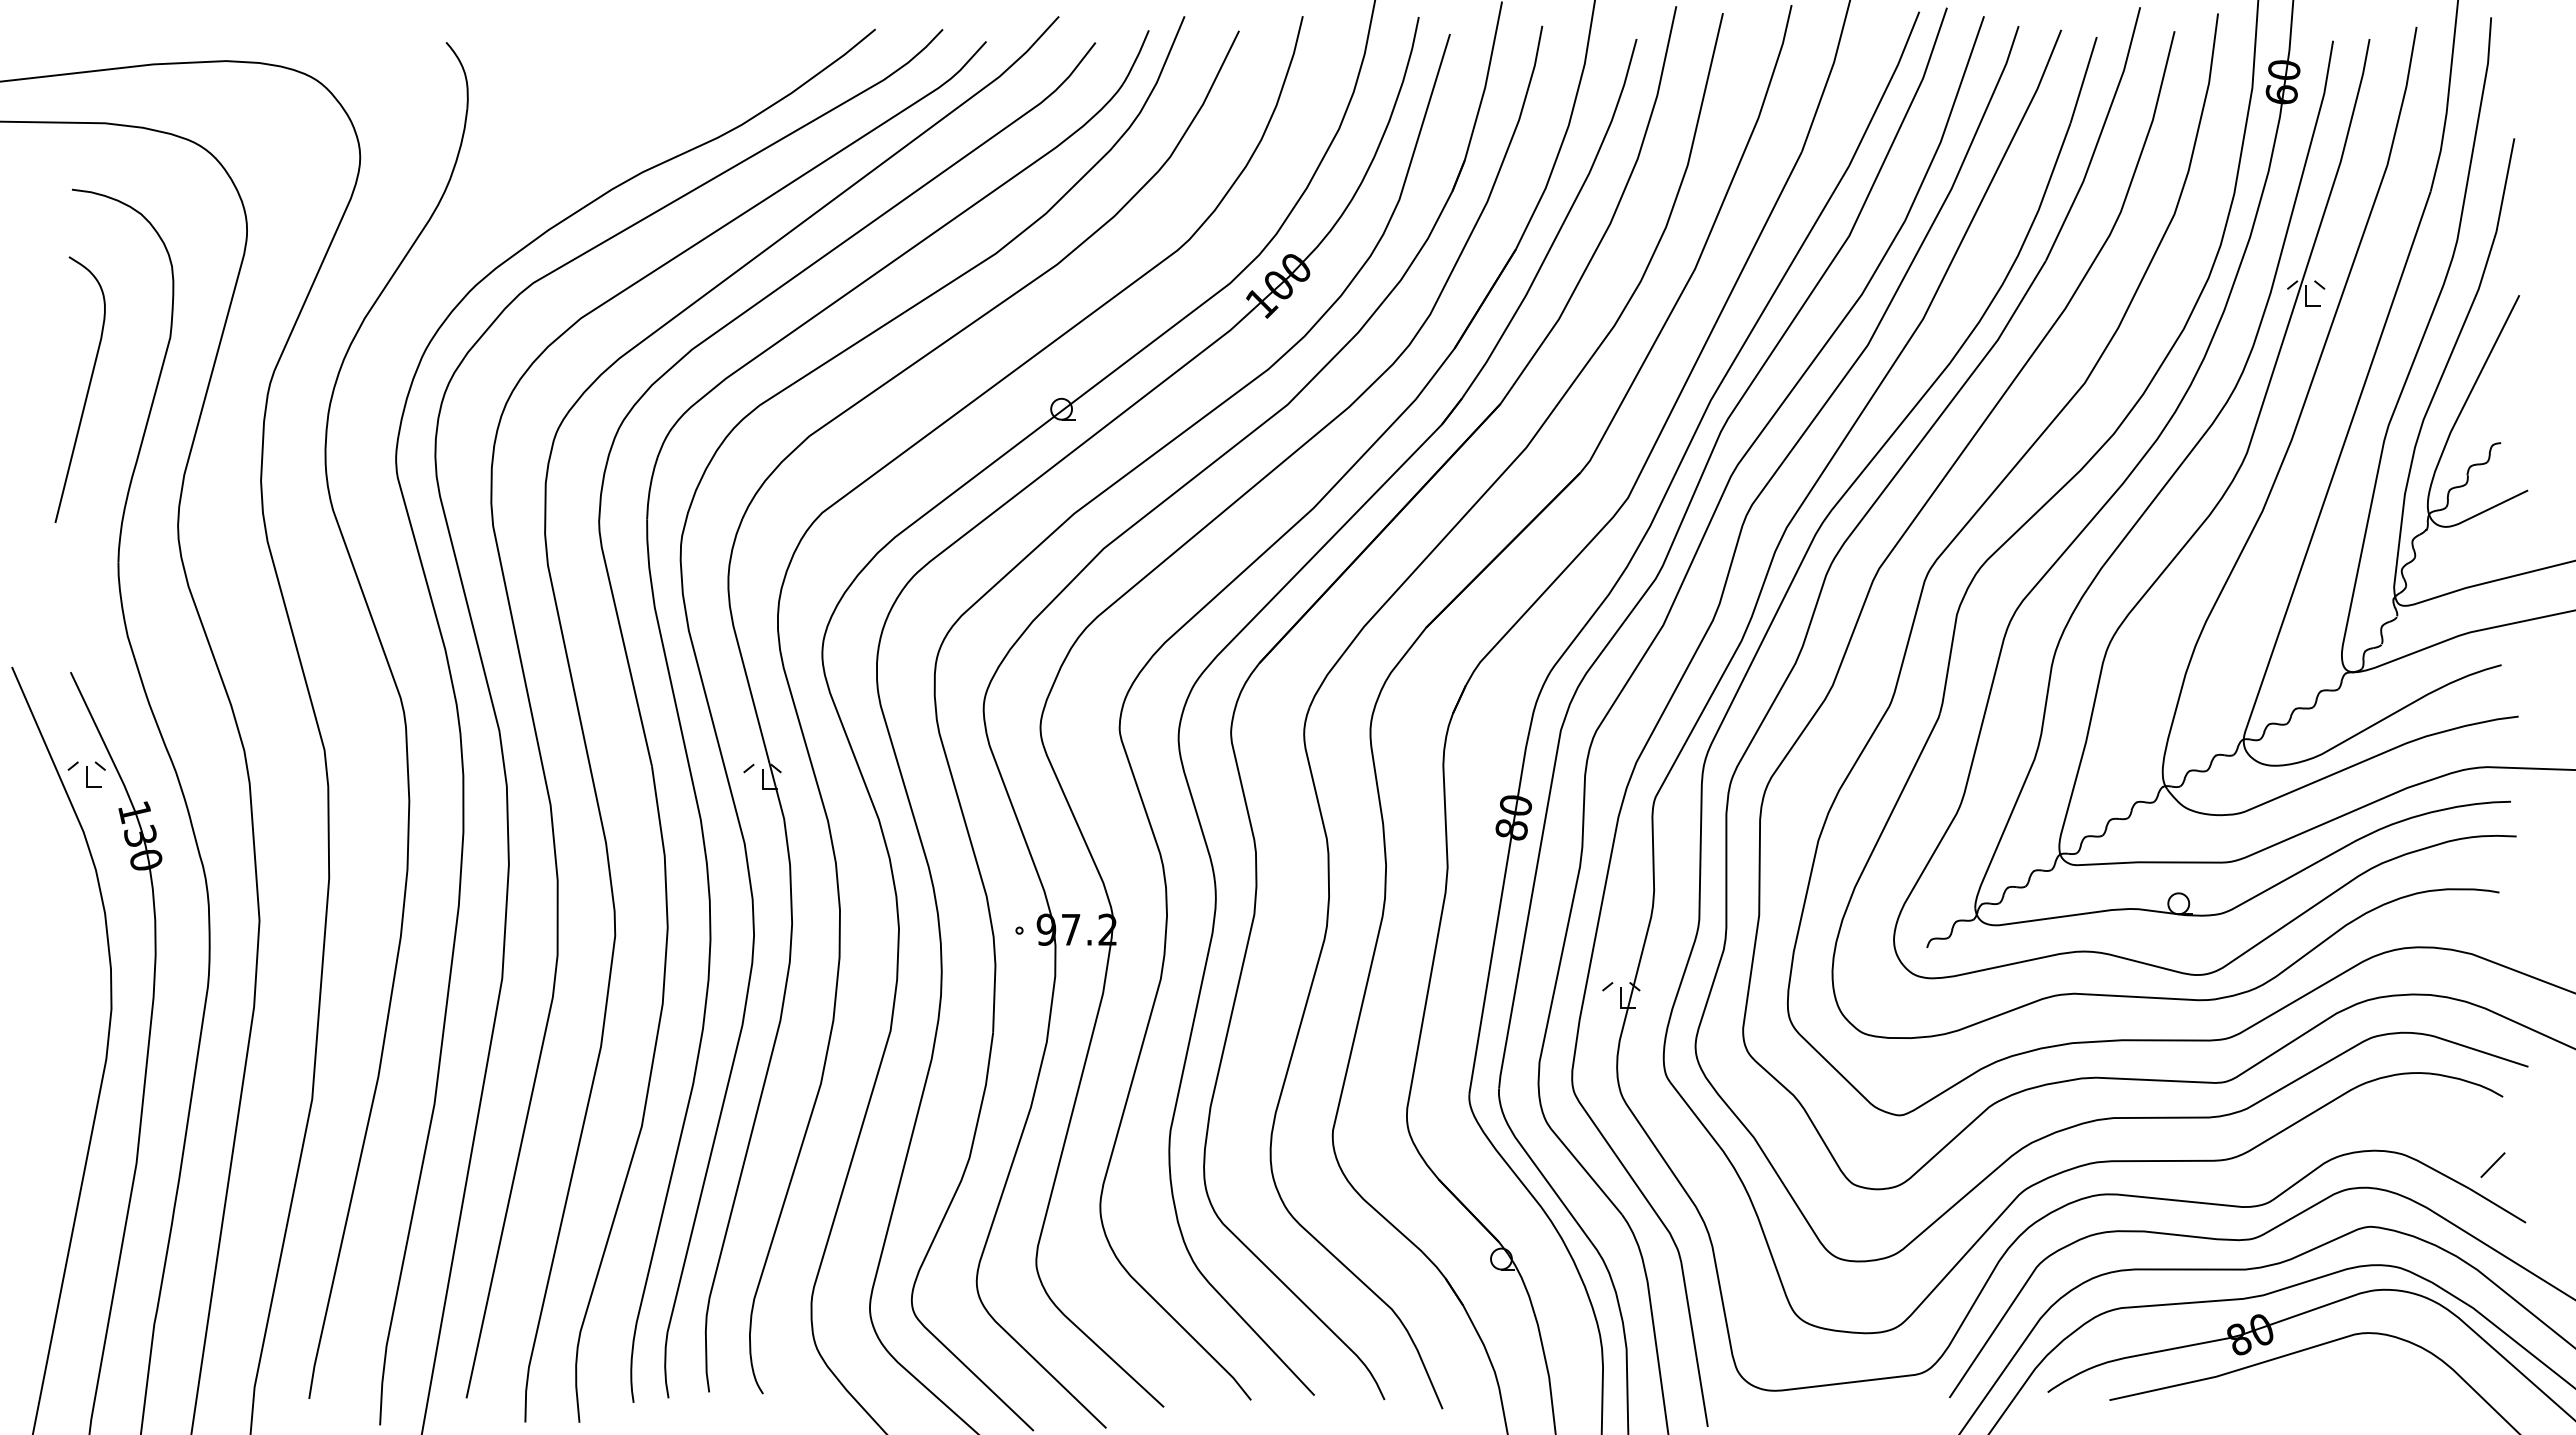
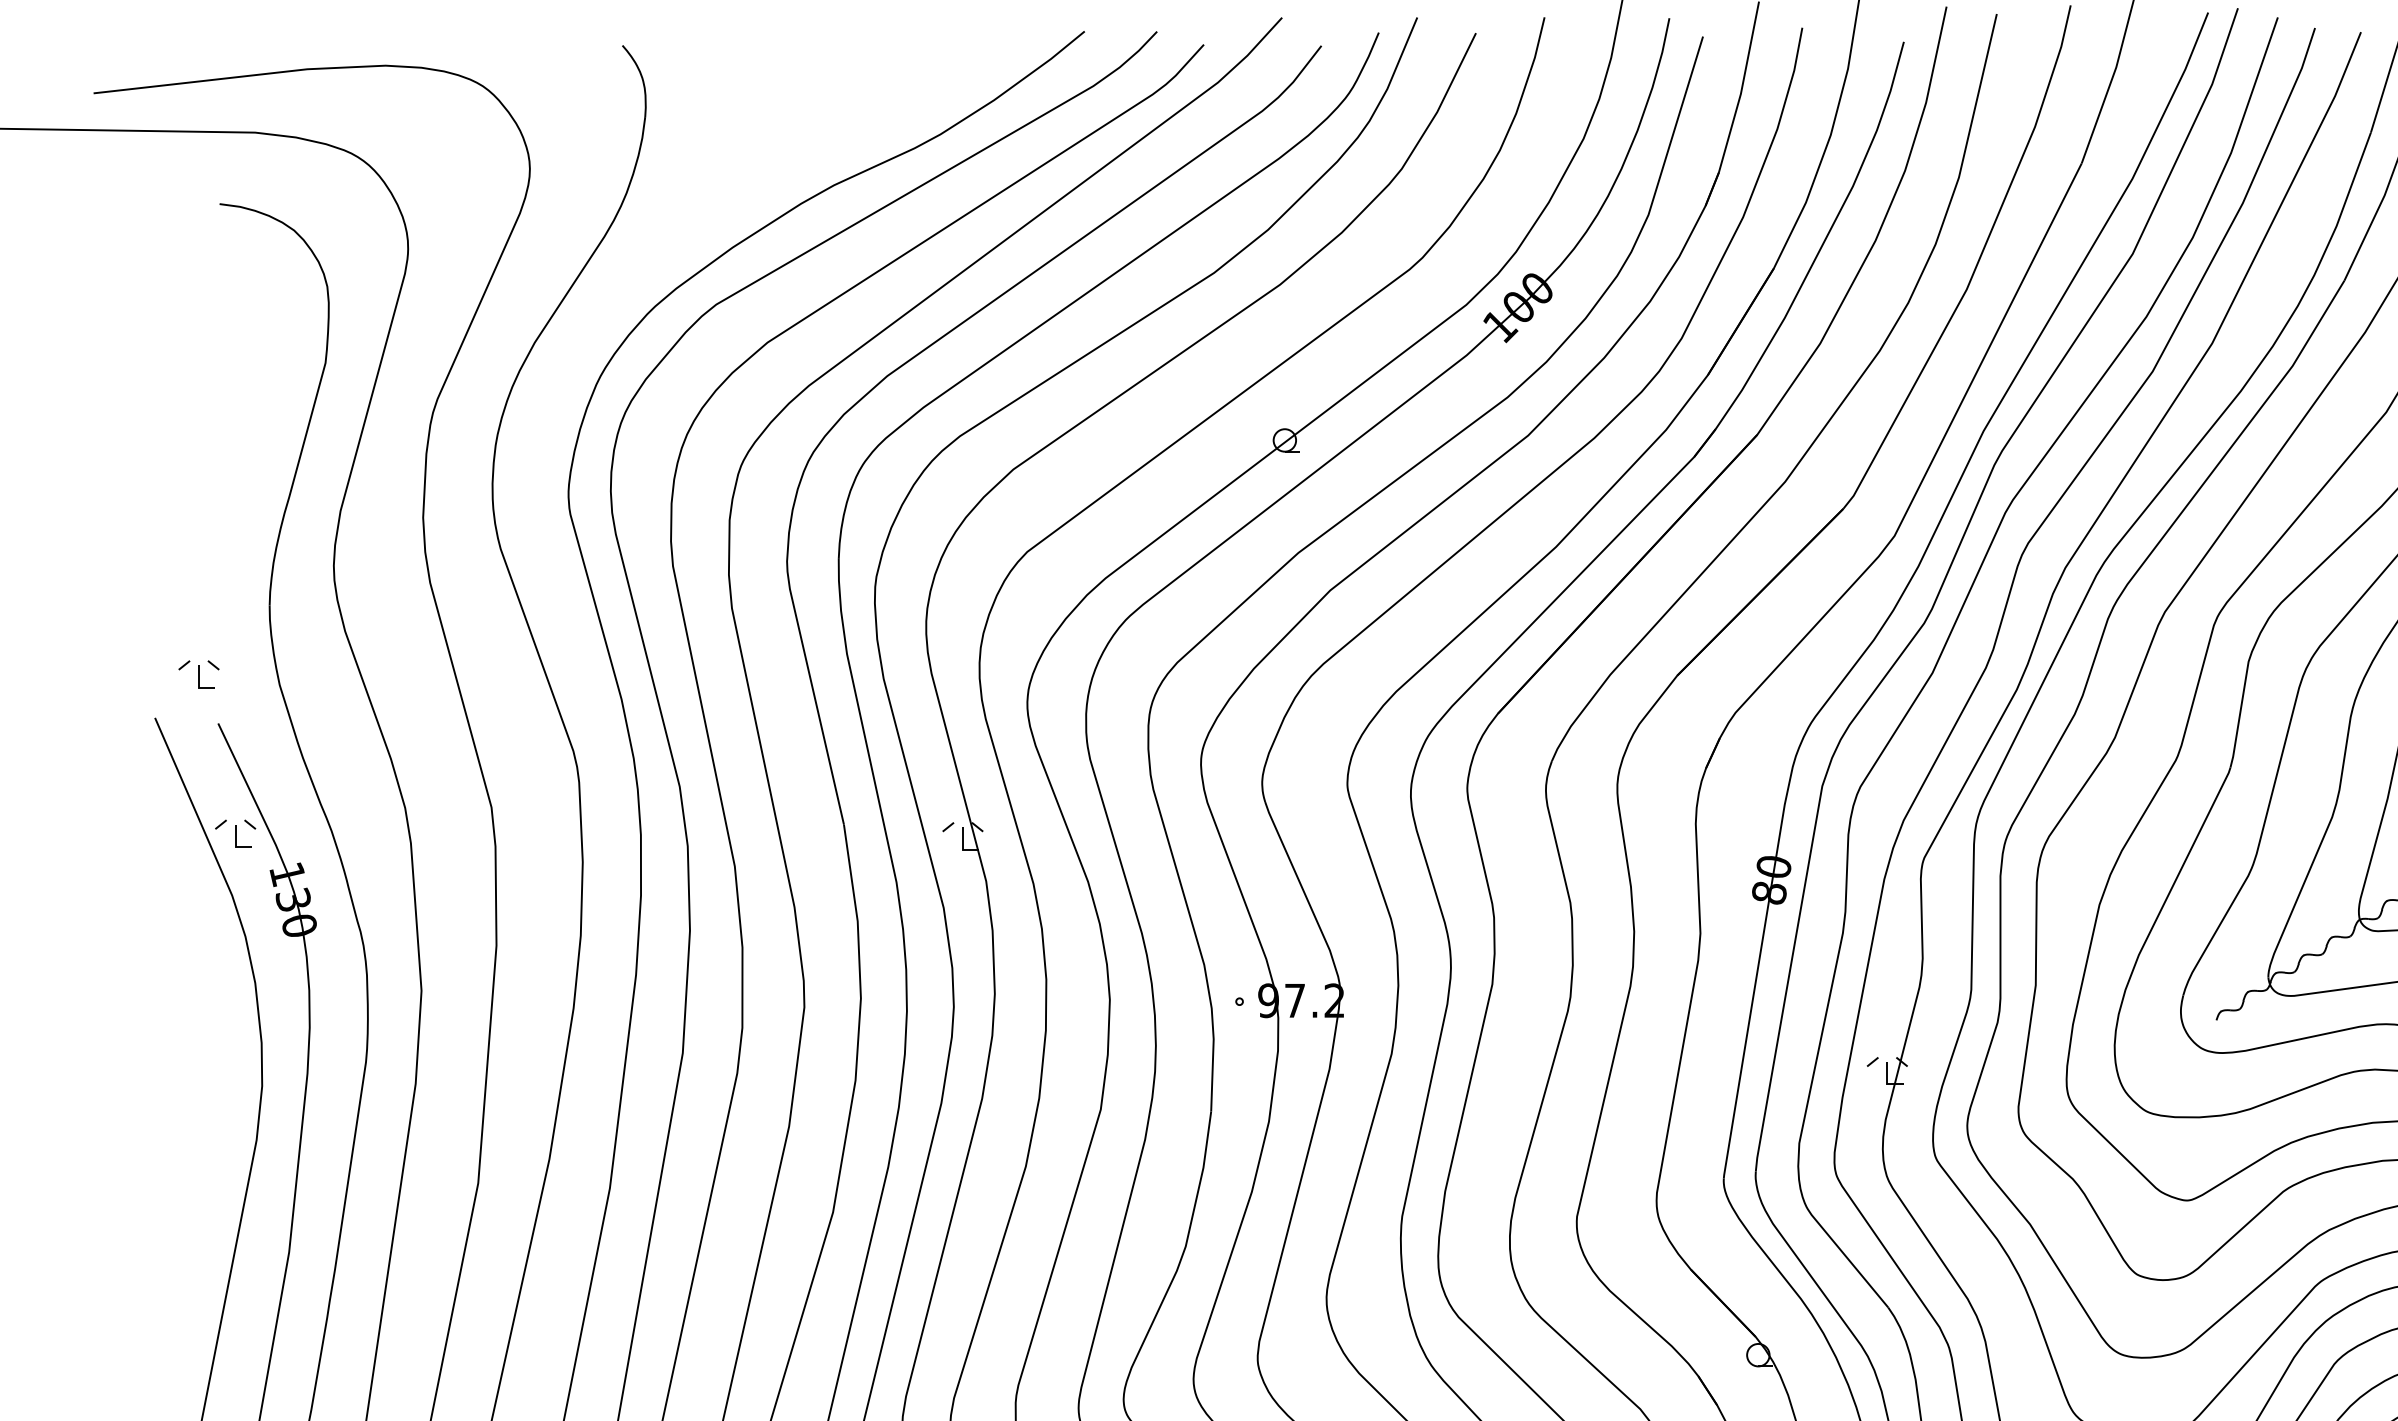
curve: (86, 392) -> (235, 422), removed
part: (52, 626) -> (198, 674), added

